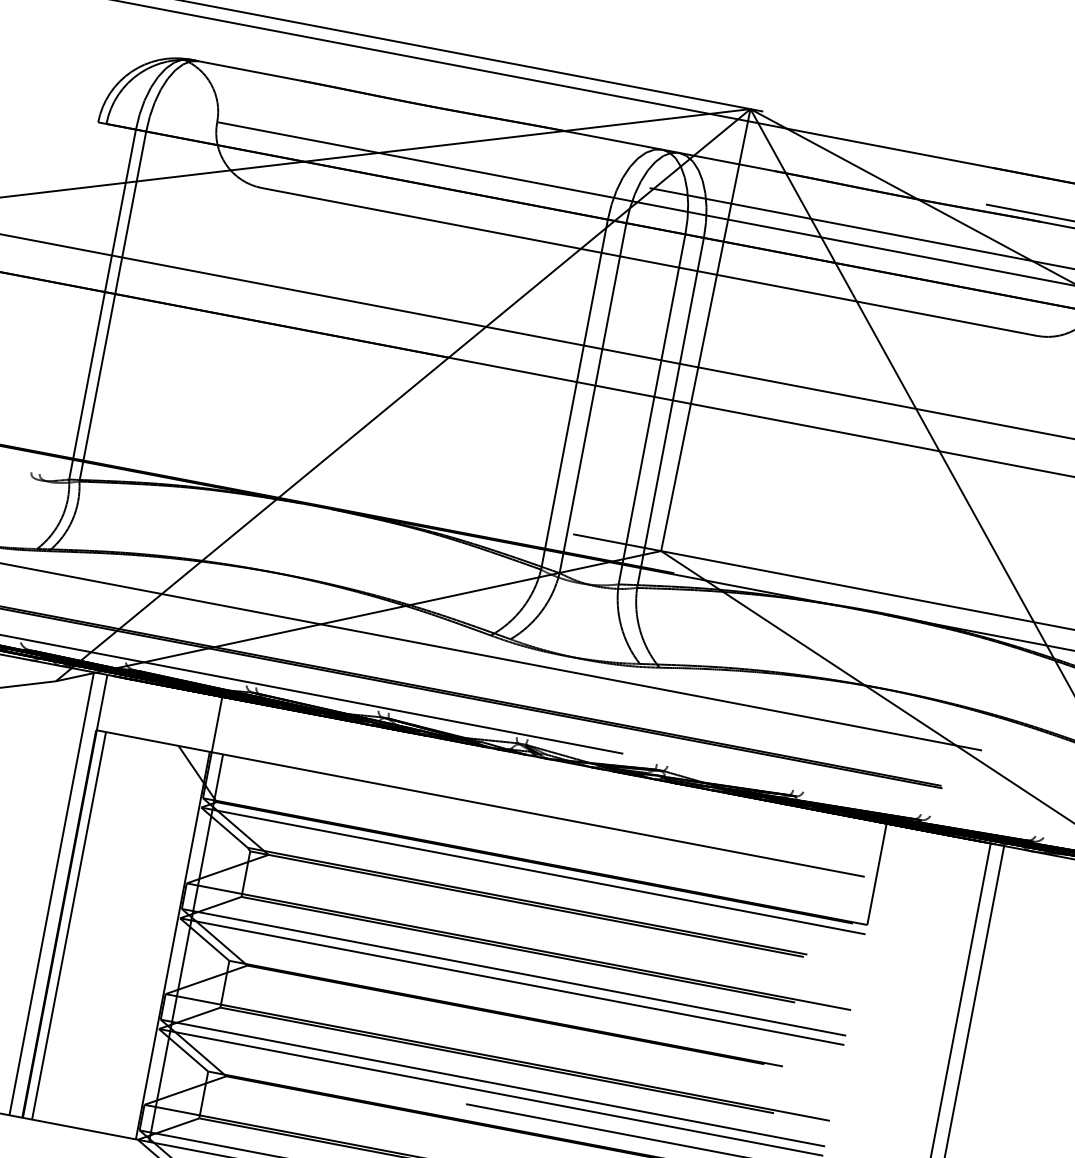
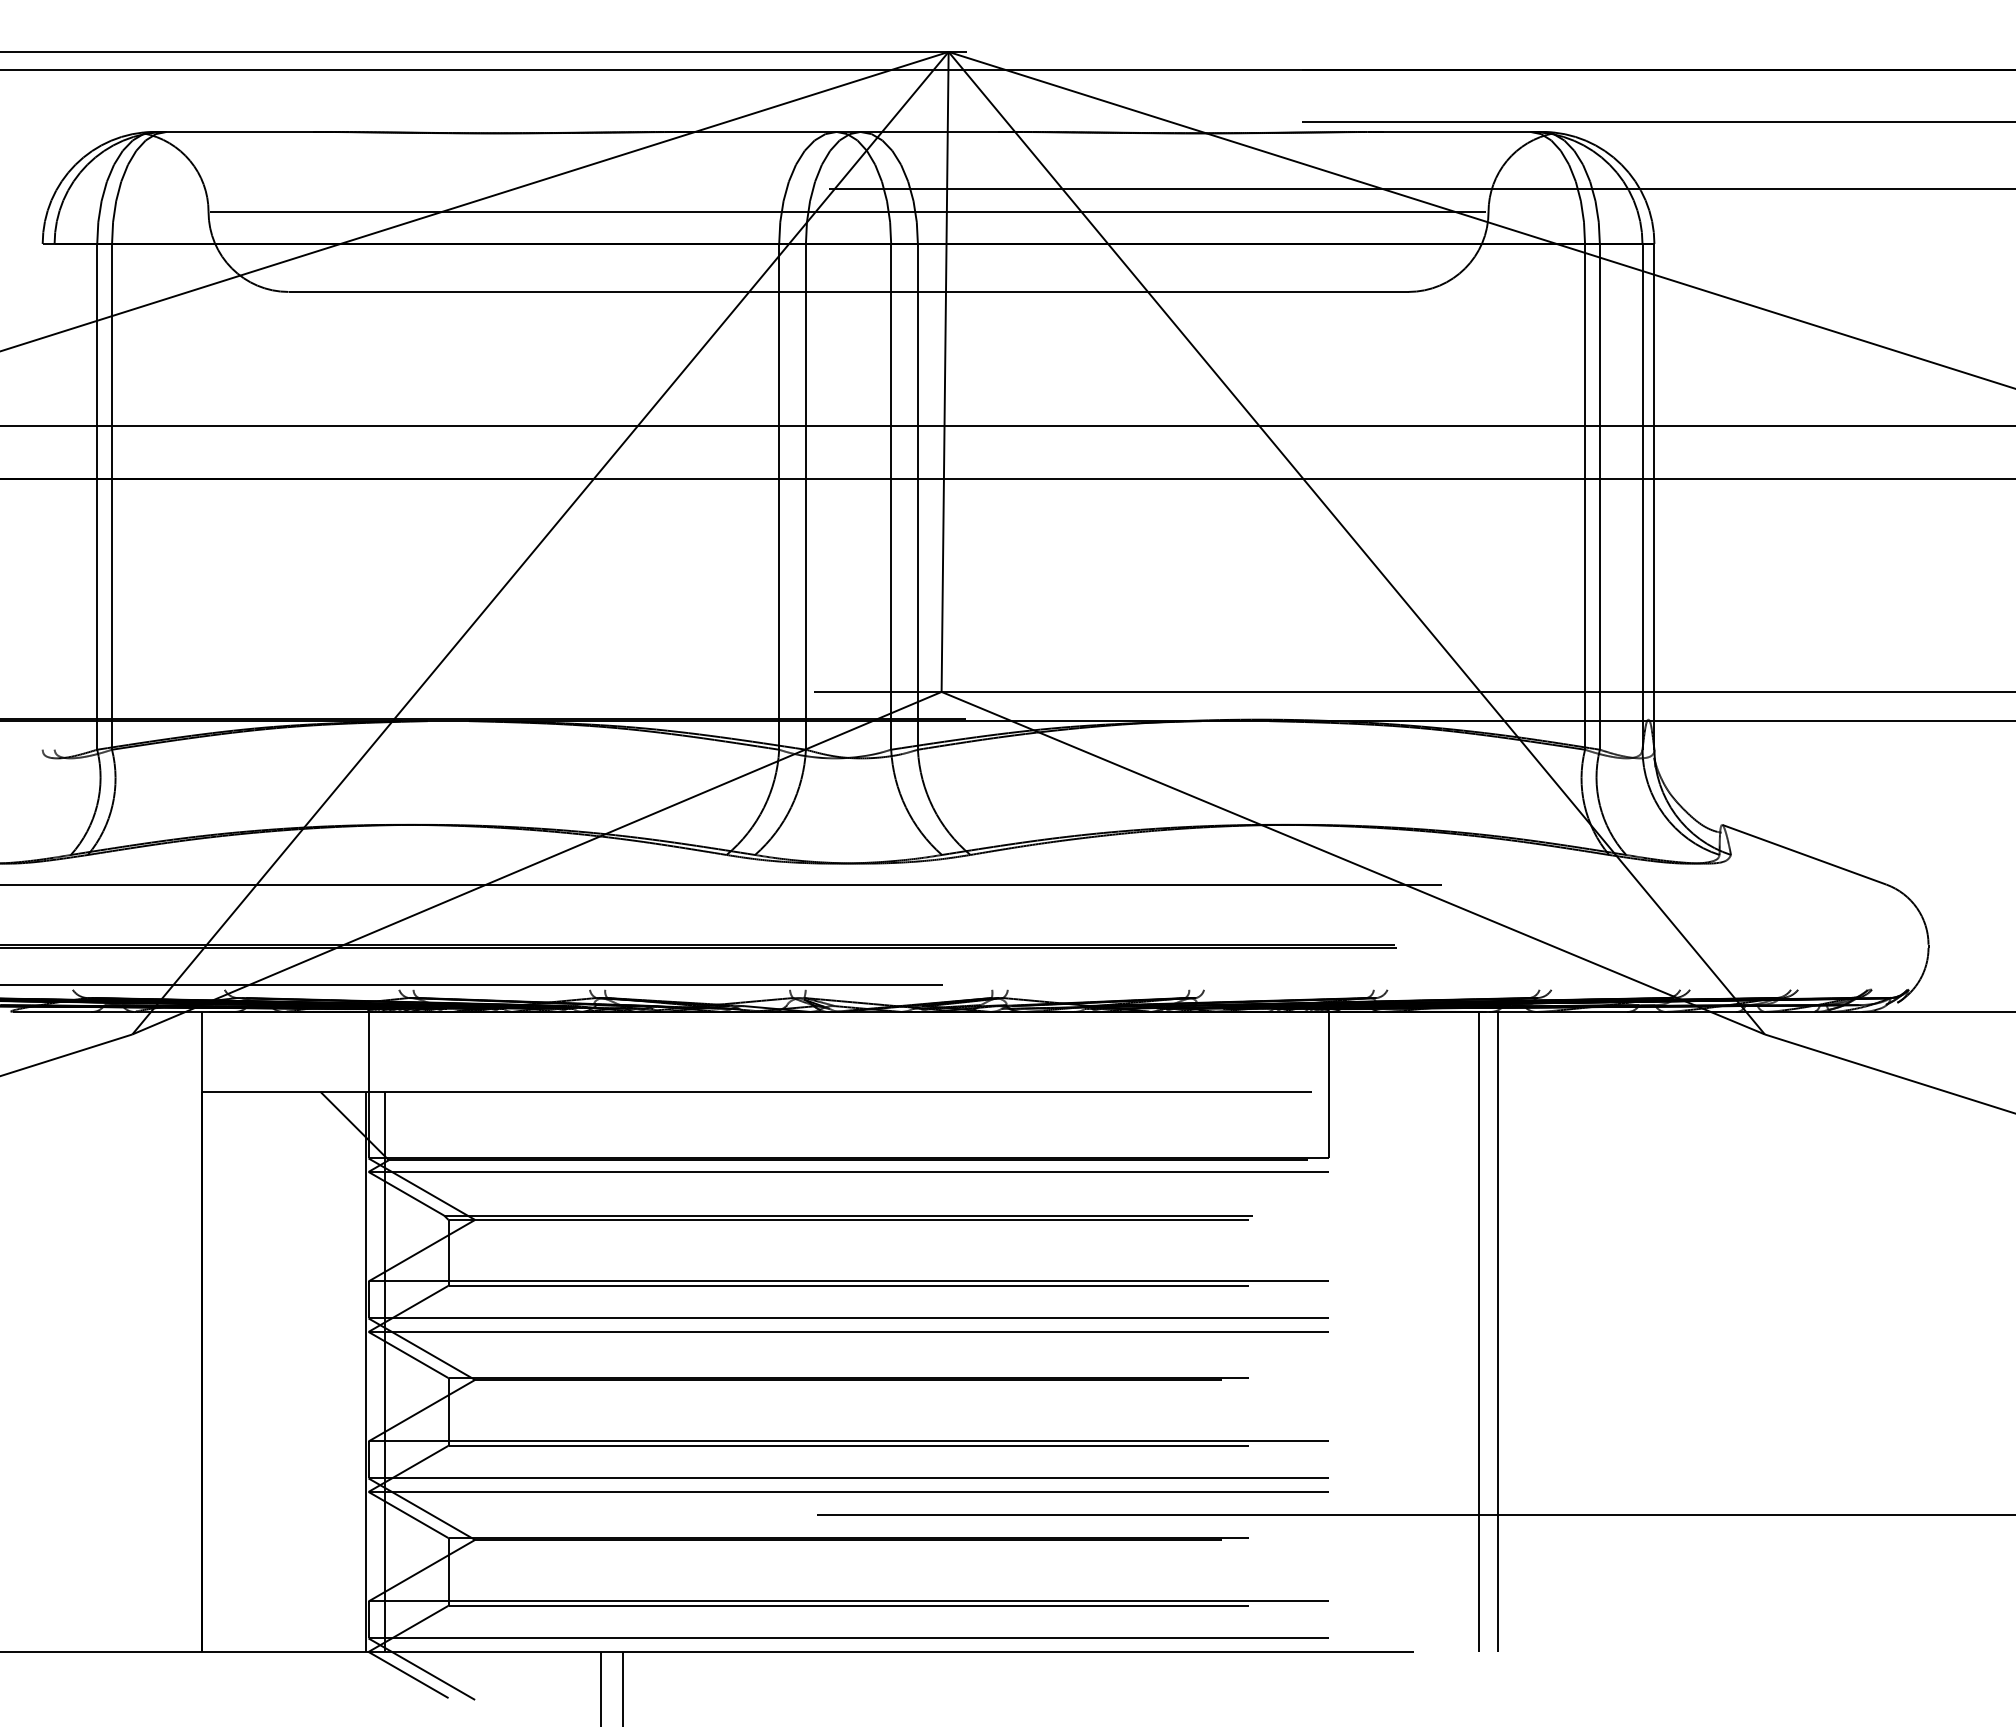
line: (52, 893) -> (183, 1331), removed
line: (68, 925) -> (215, 1371), removed

